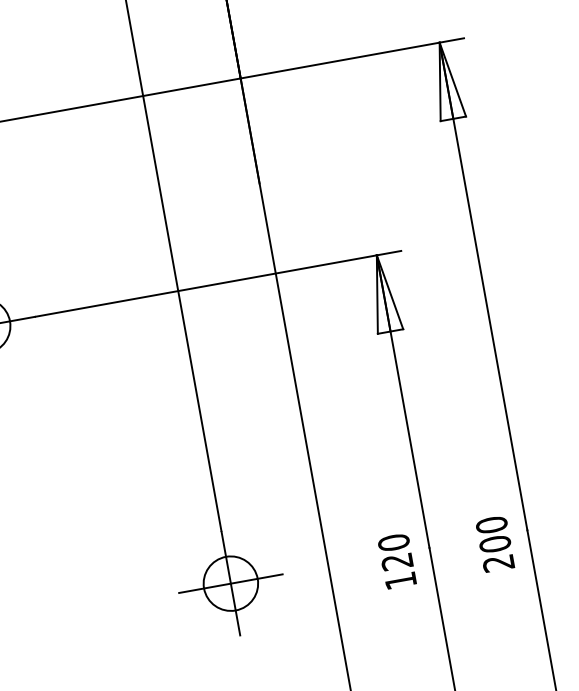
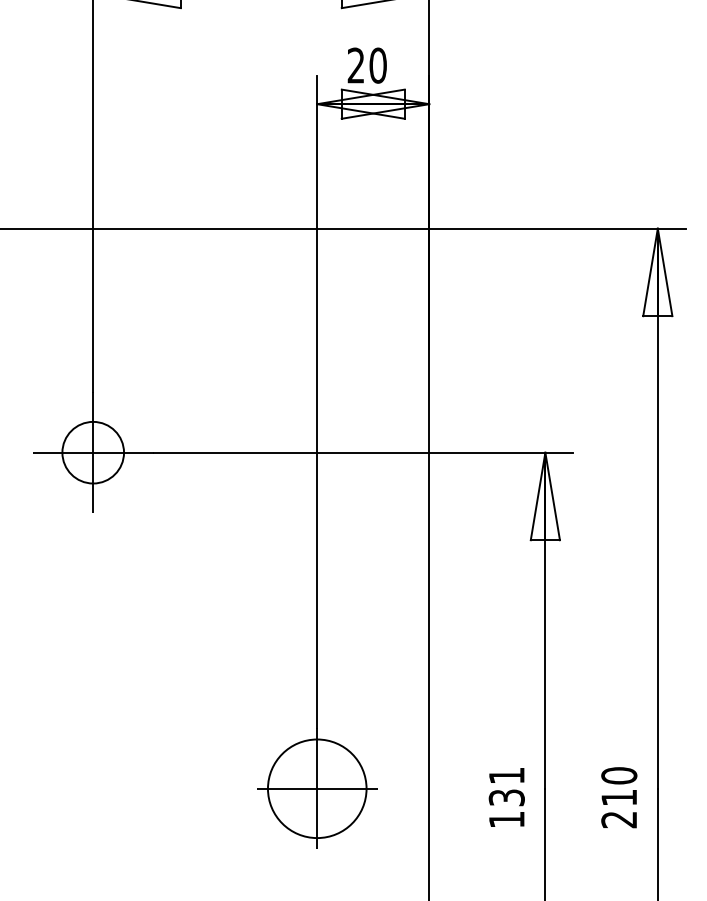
text: (495, 543) -> (619, 797), 200 -> 210
text: (395, 552) -> (506, 786), 120 -> 131
circle: (231, 583) -> (317, 788), size x1.6

